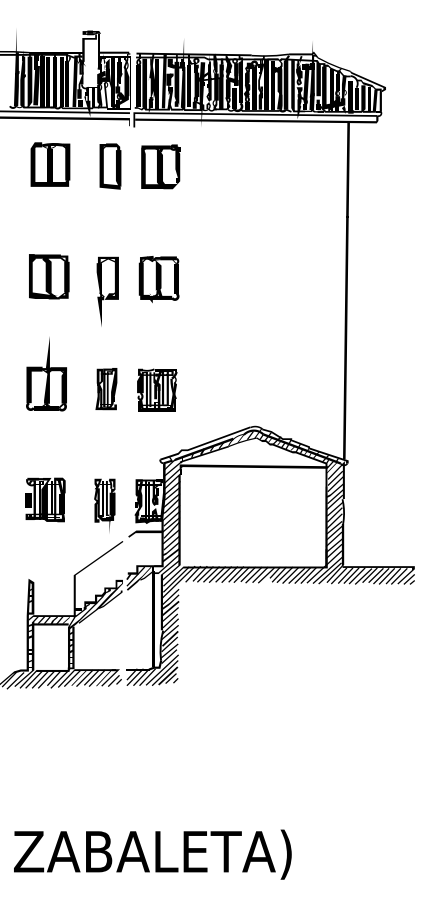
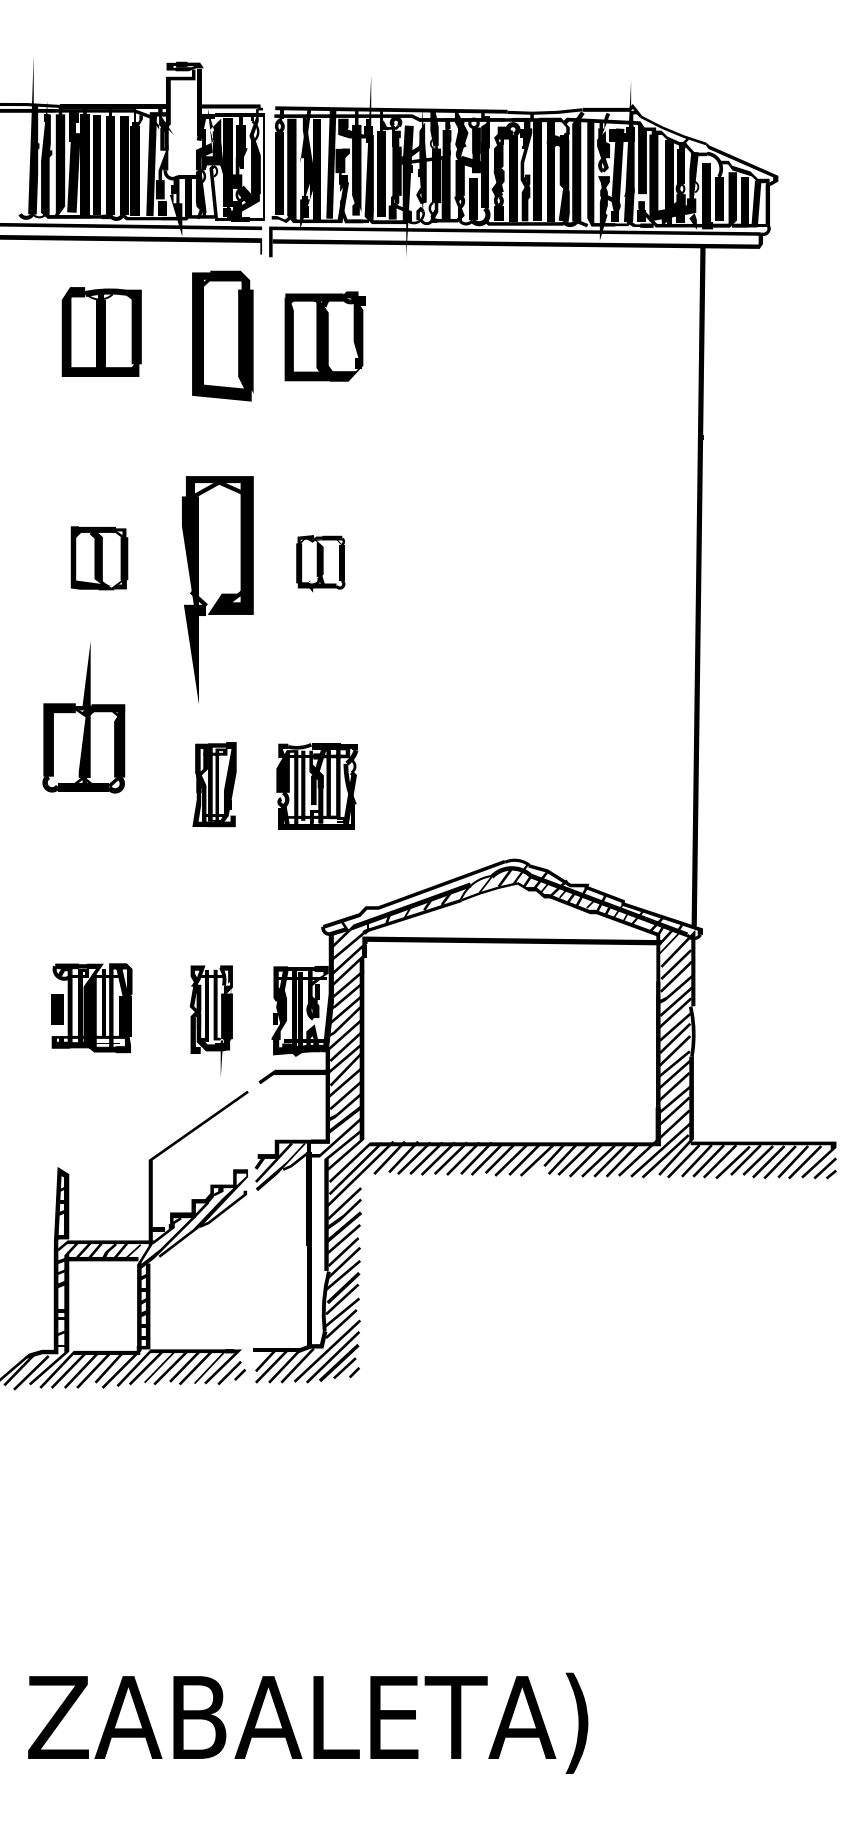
part: (110, 166) -> (222, 335), size x1.4
part: (49, 276) -> (99, 557), size x0.7
part: (158, 279) -> (319, 563), size x0.6
part: (107, 291) -> (216, 587), size x1.6
part: (46, 374) -> (83, 718), moved

